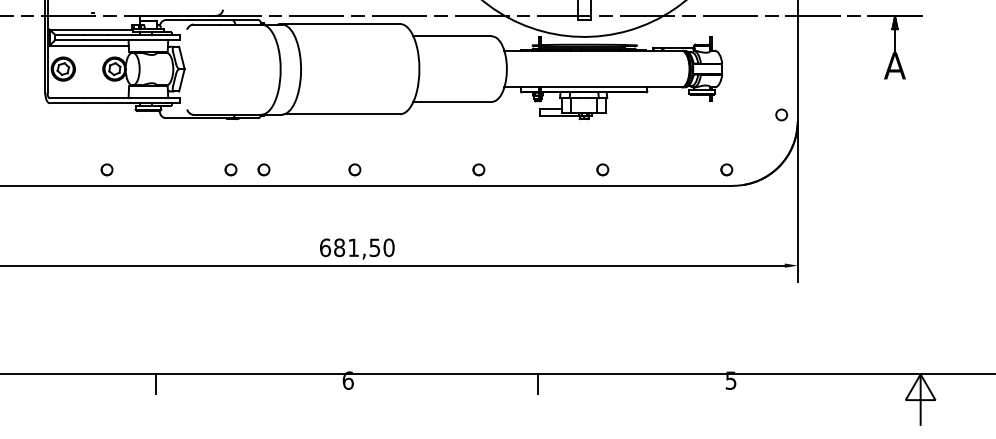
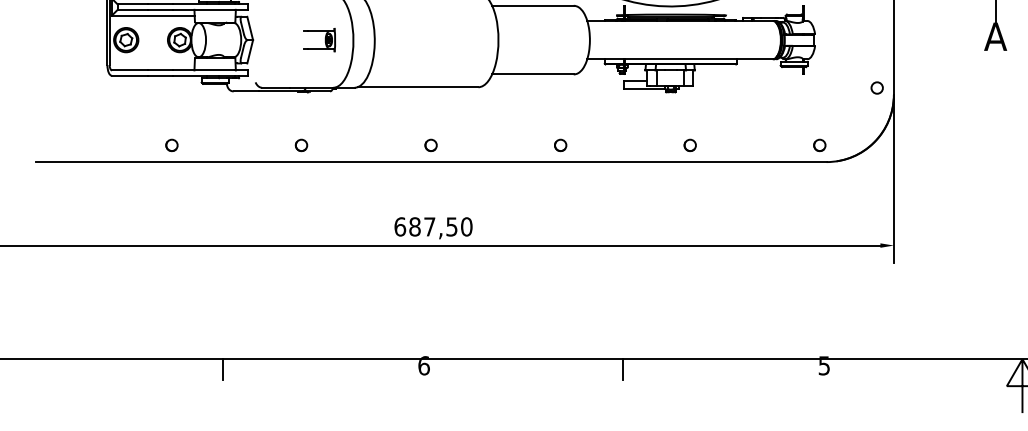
part: (248, 68) -> (319, 39), added
part: (263, 169) -> (335, 145), removed
text: (353, 247) -> (429, 226), 681,50 -> 687,50

